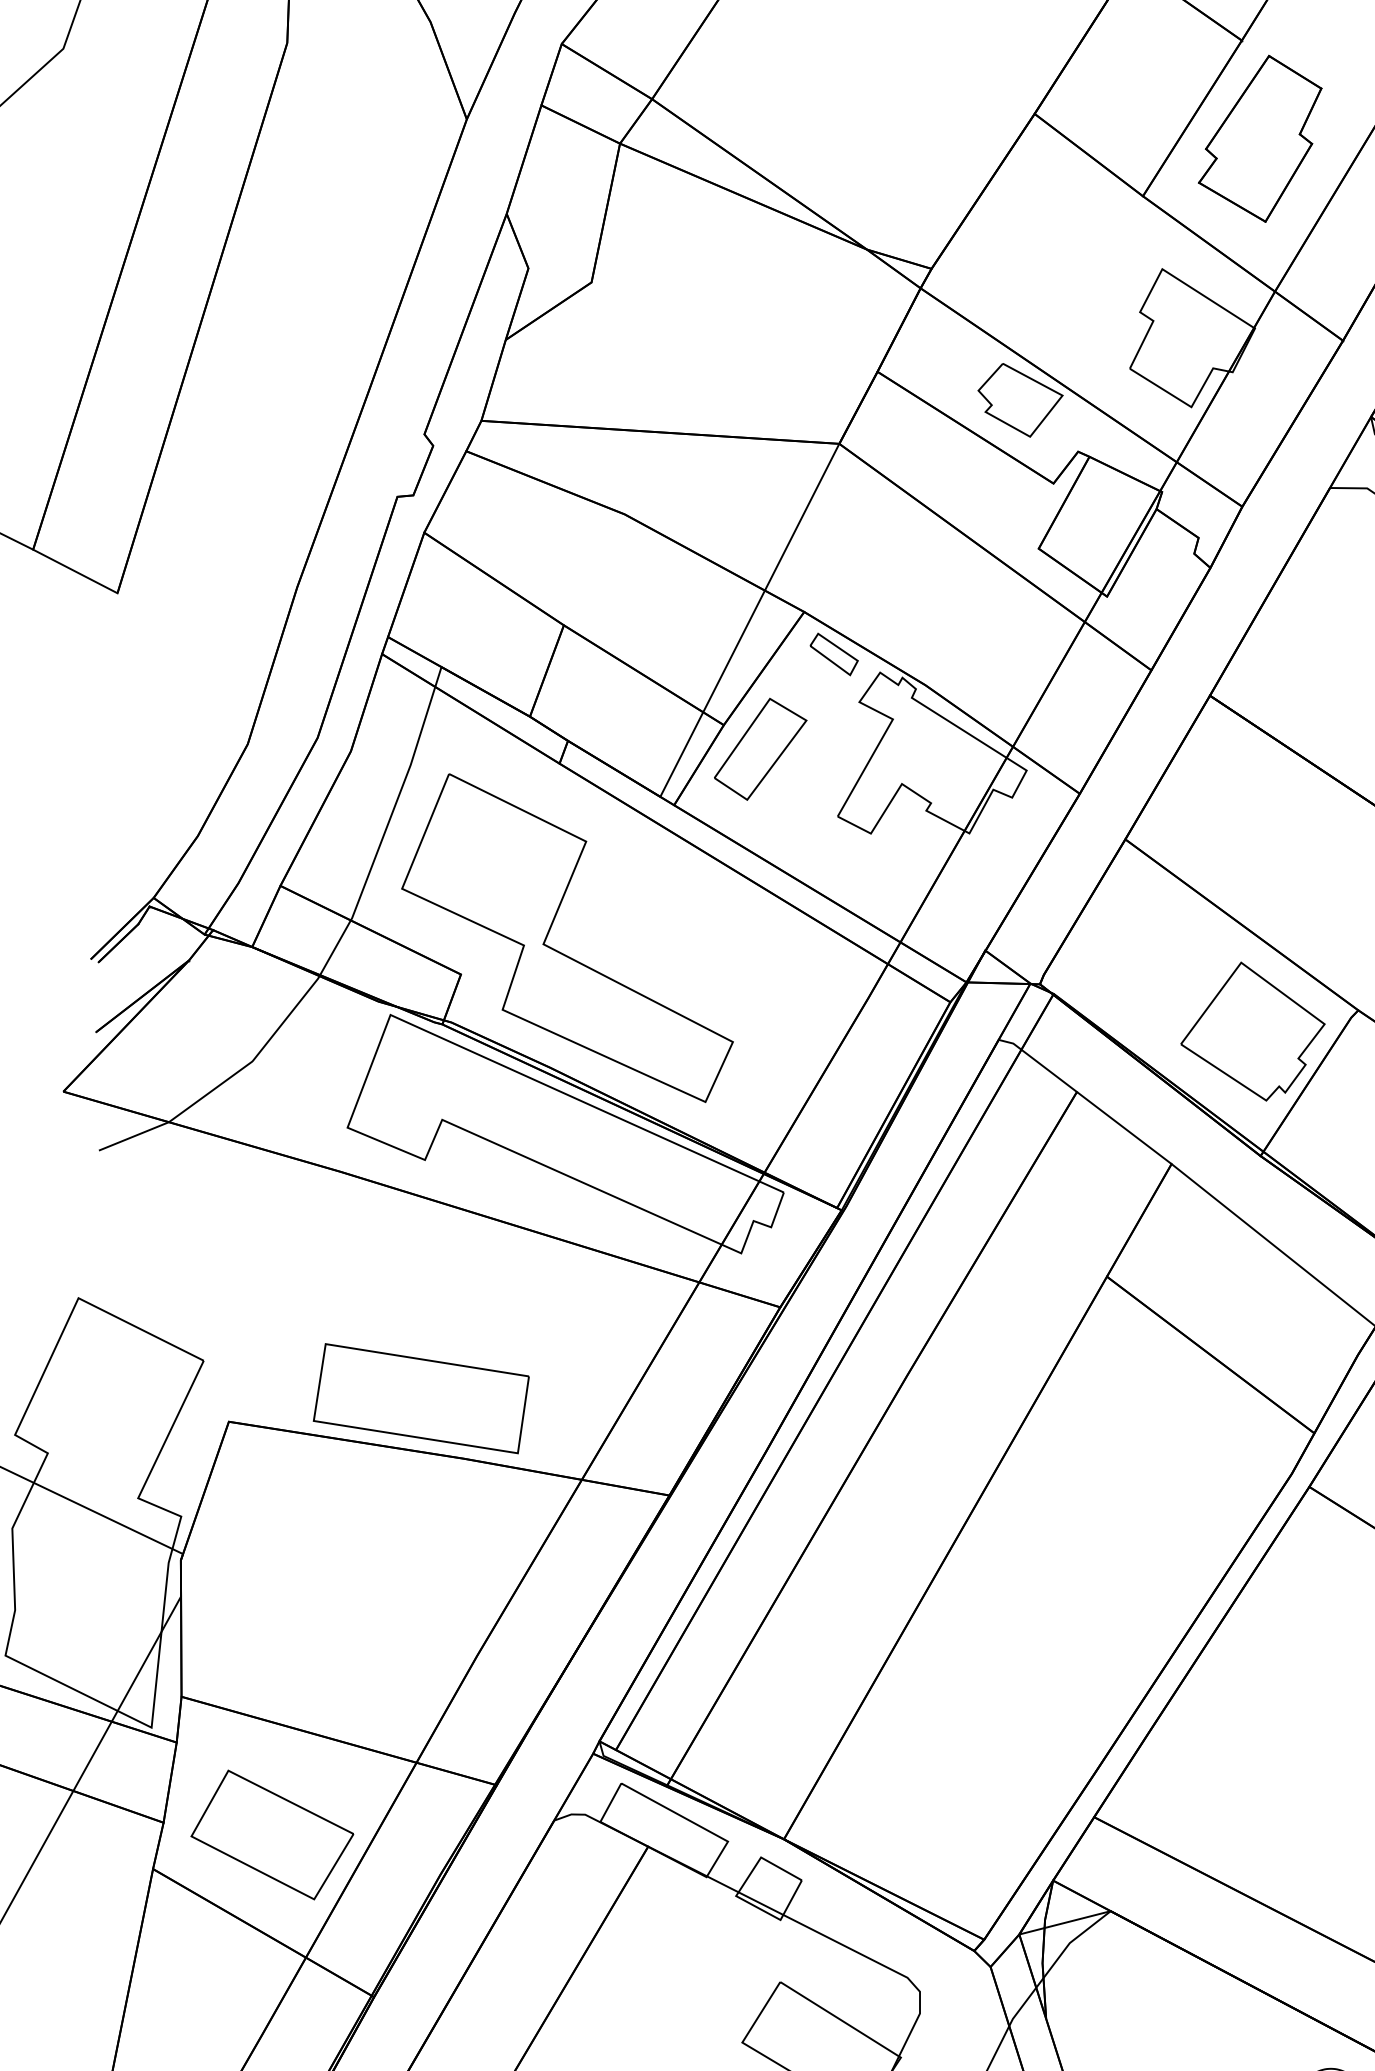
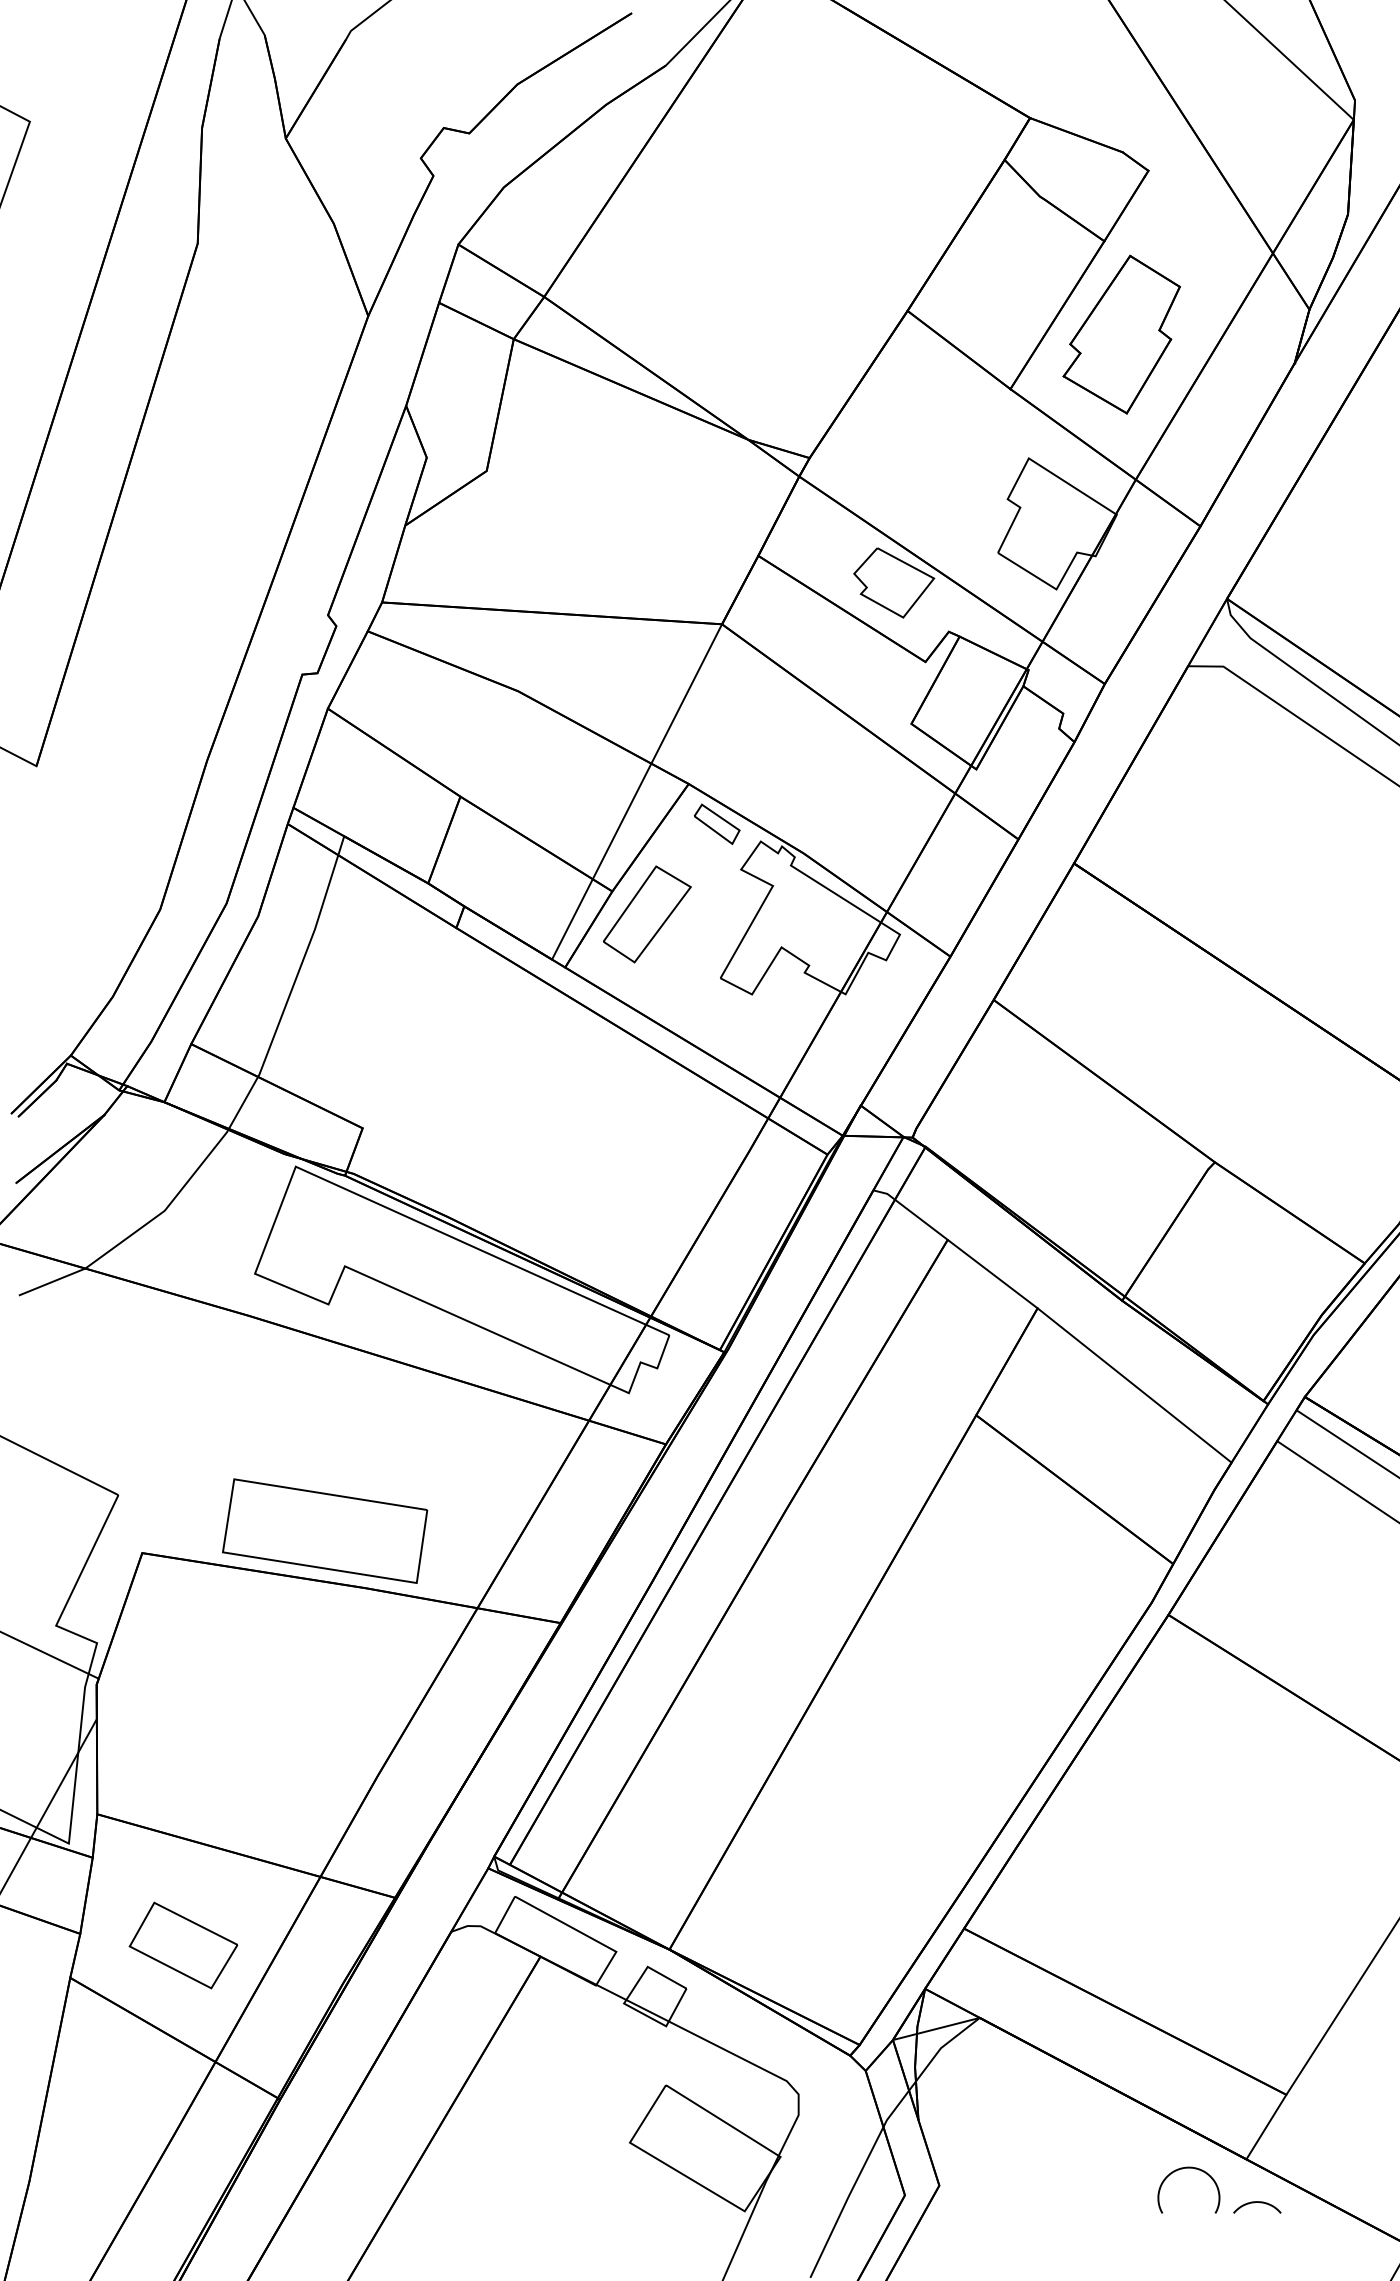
part: (559, 951) -> (456, 1106), removed
part: (1253, 1031) -> (1115, 1182), removed
part: (272, 1834) -> (183, 1945), size x0.7

